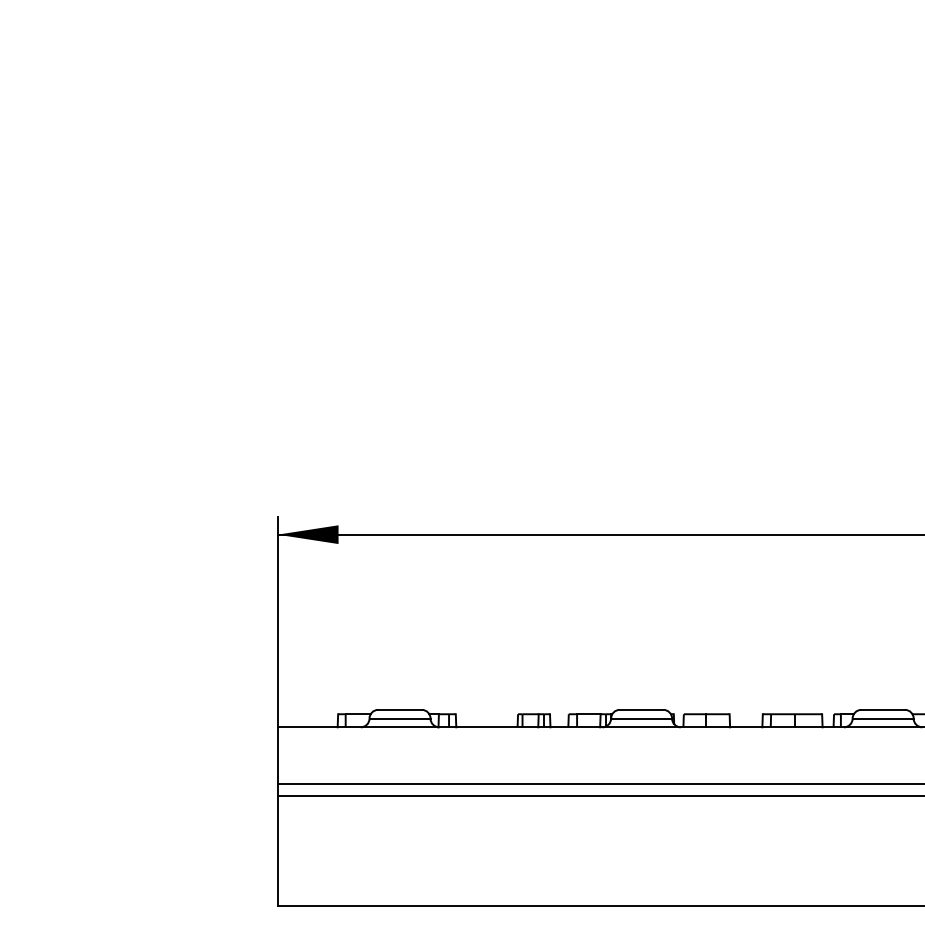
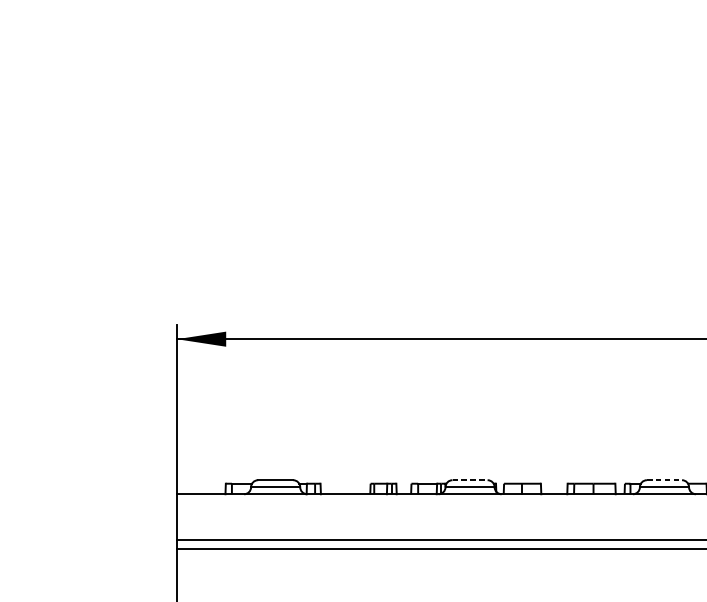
line: (641, 709) -> (469, 479), solid -> dashed
line: (883, 709) -> (664, 479), solid -> dashed

